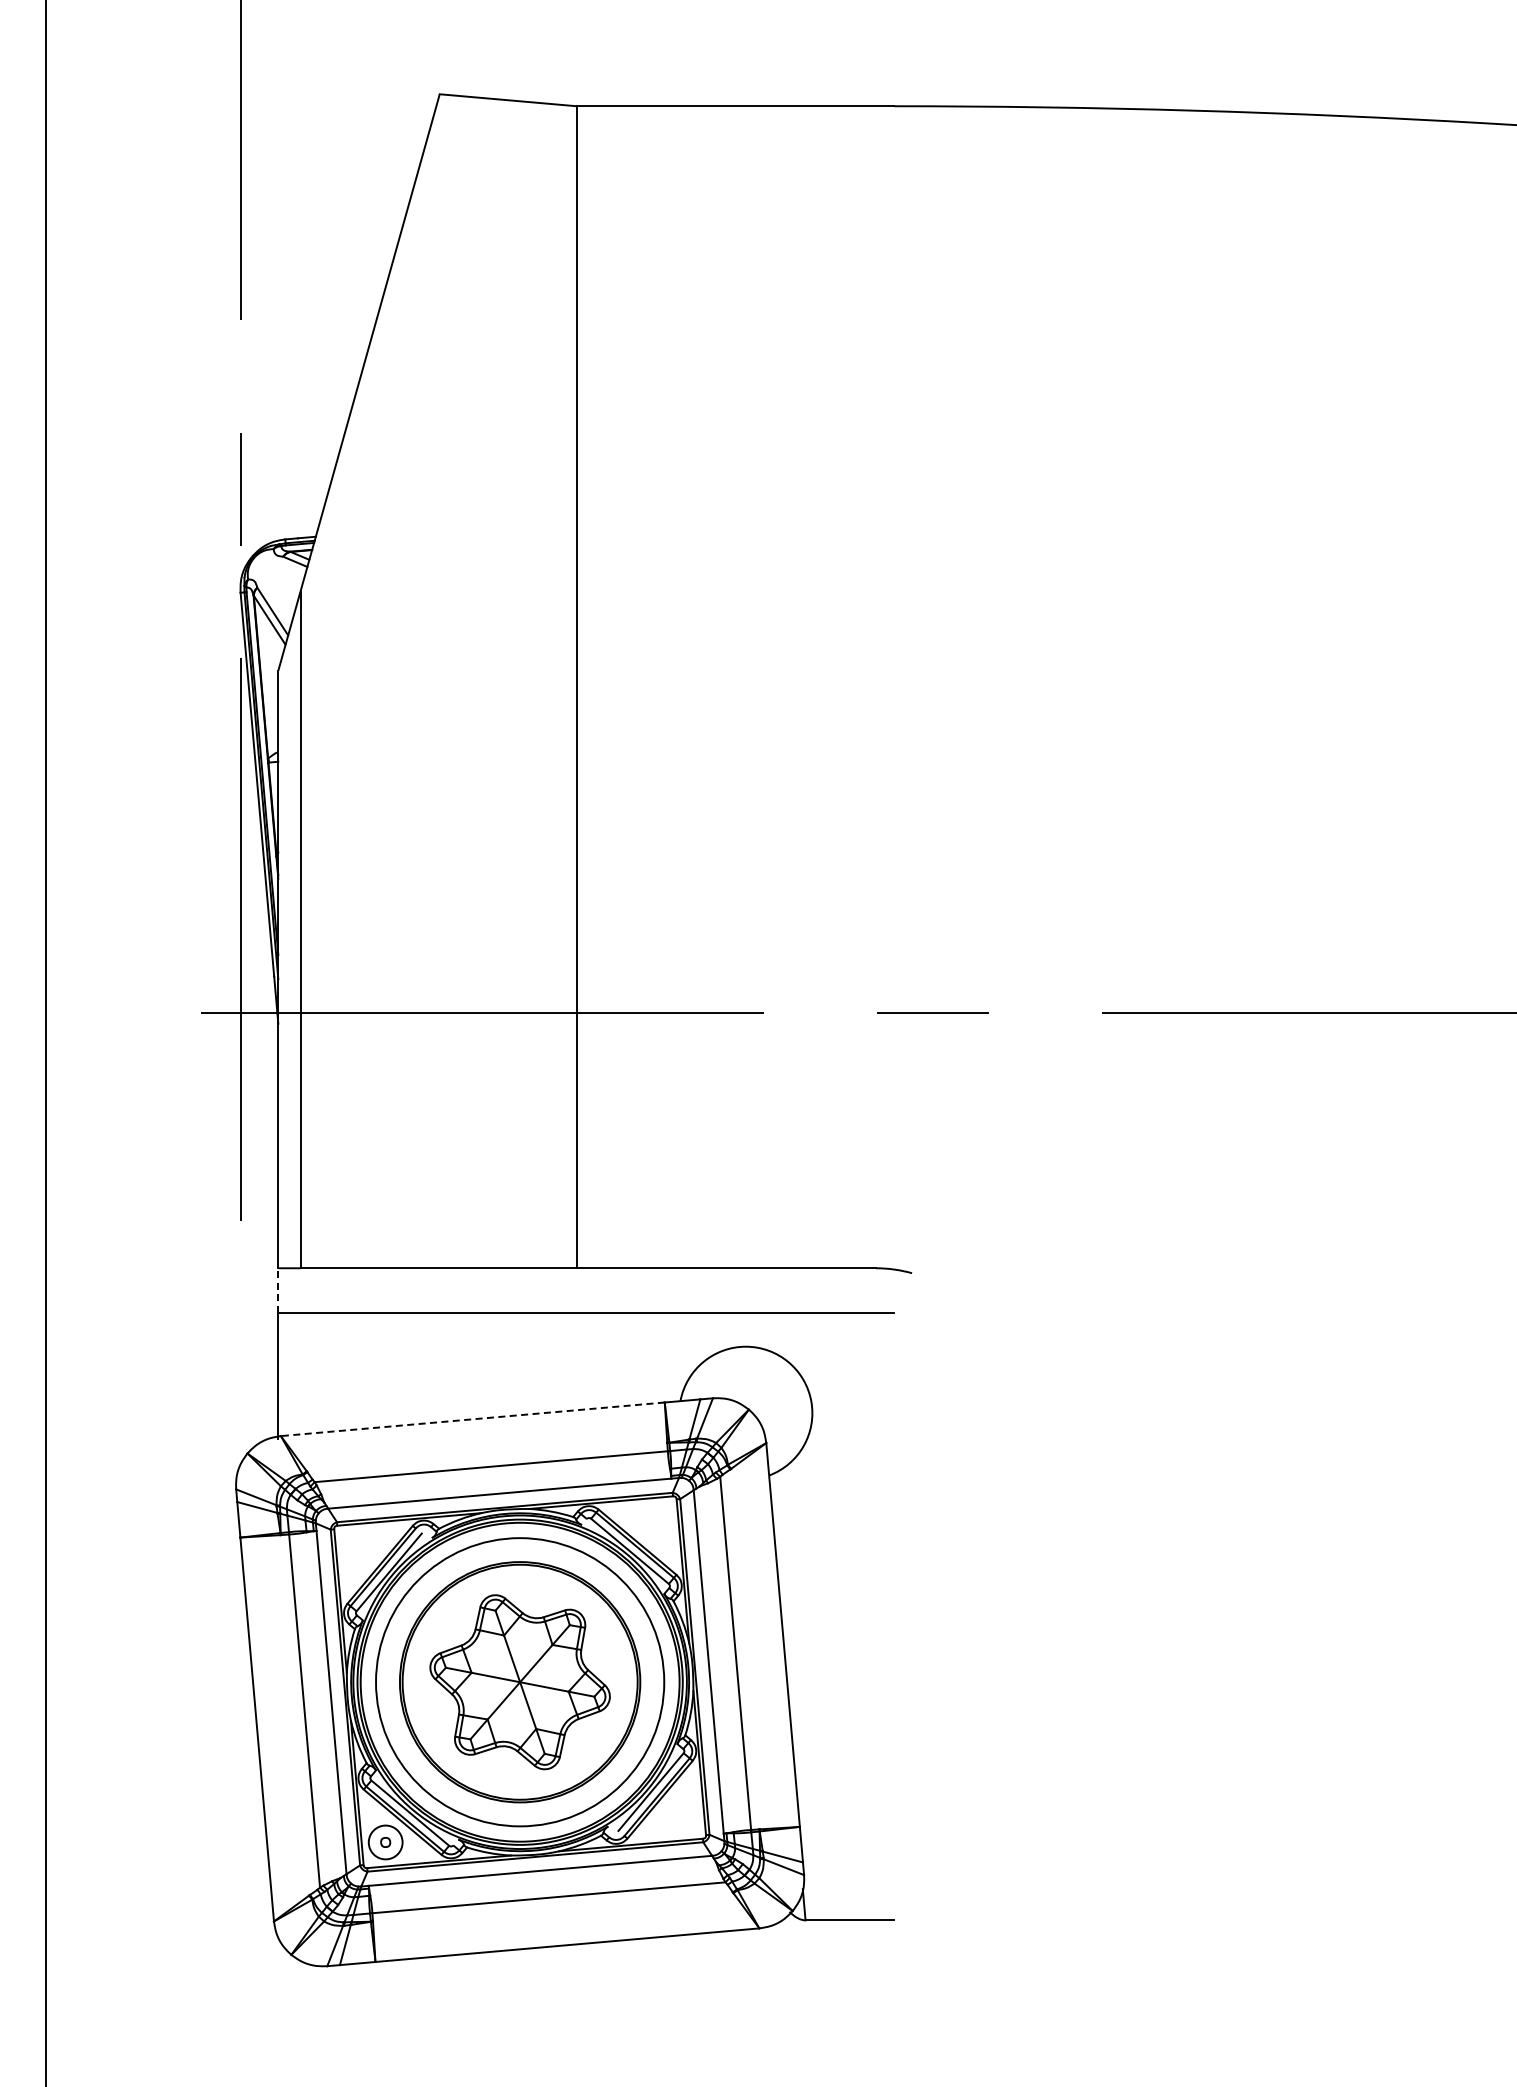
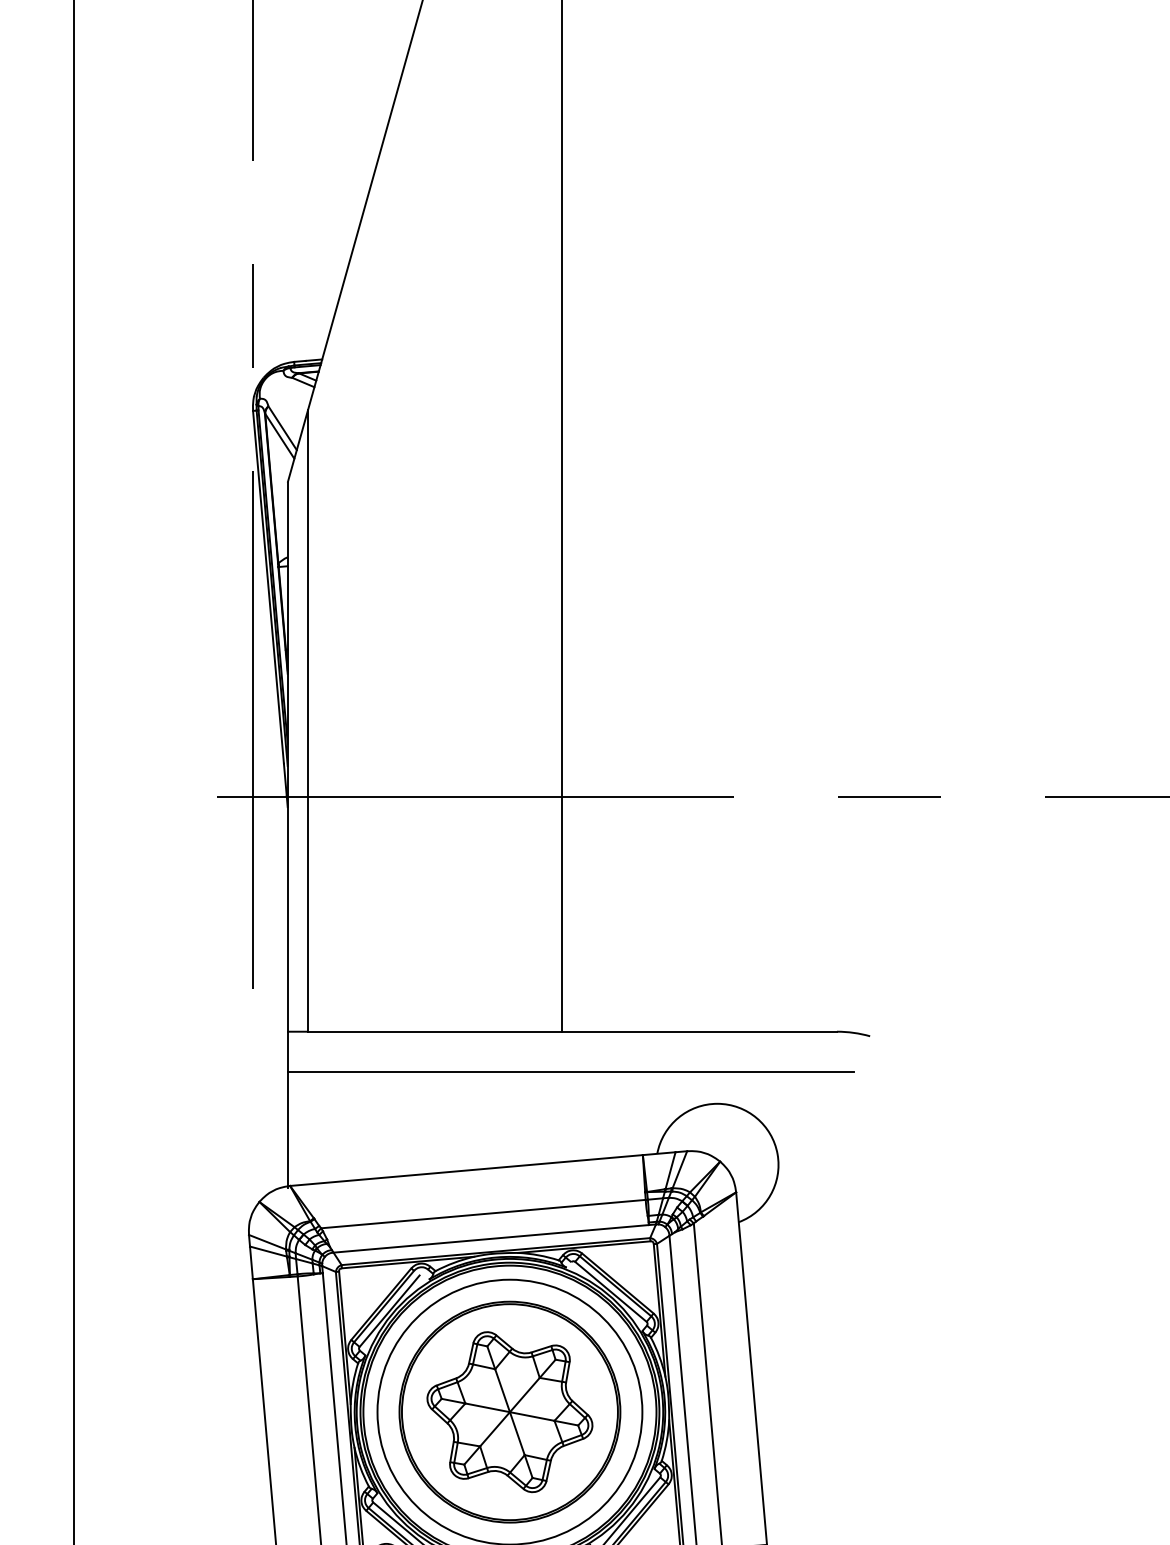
line: (278, 1289) -> (287, 1051), dashed -> solid
line: (472, 1419) -> (466, 1170), dashed -> solid

